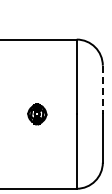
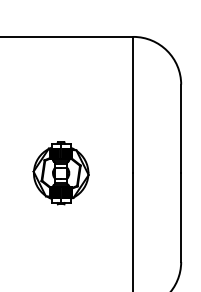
line: (102, 90) -> (180, 130), dashed -> solid
part: (37, 114) -> (61, 173), size x1.67

